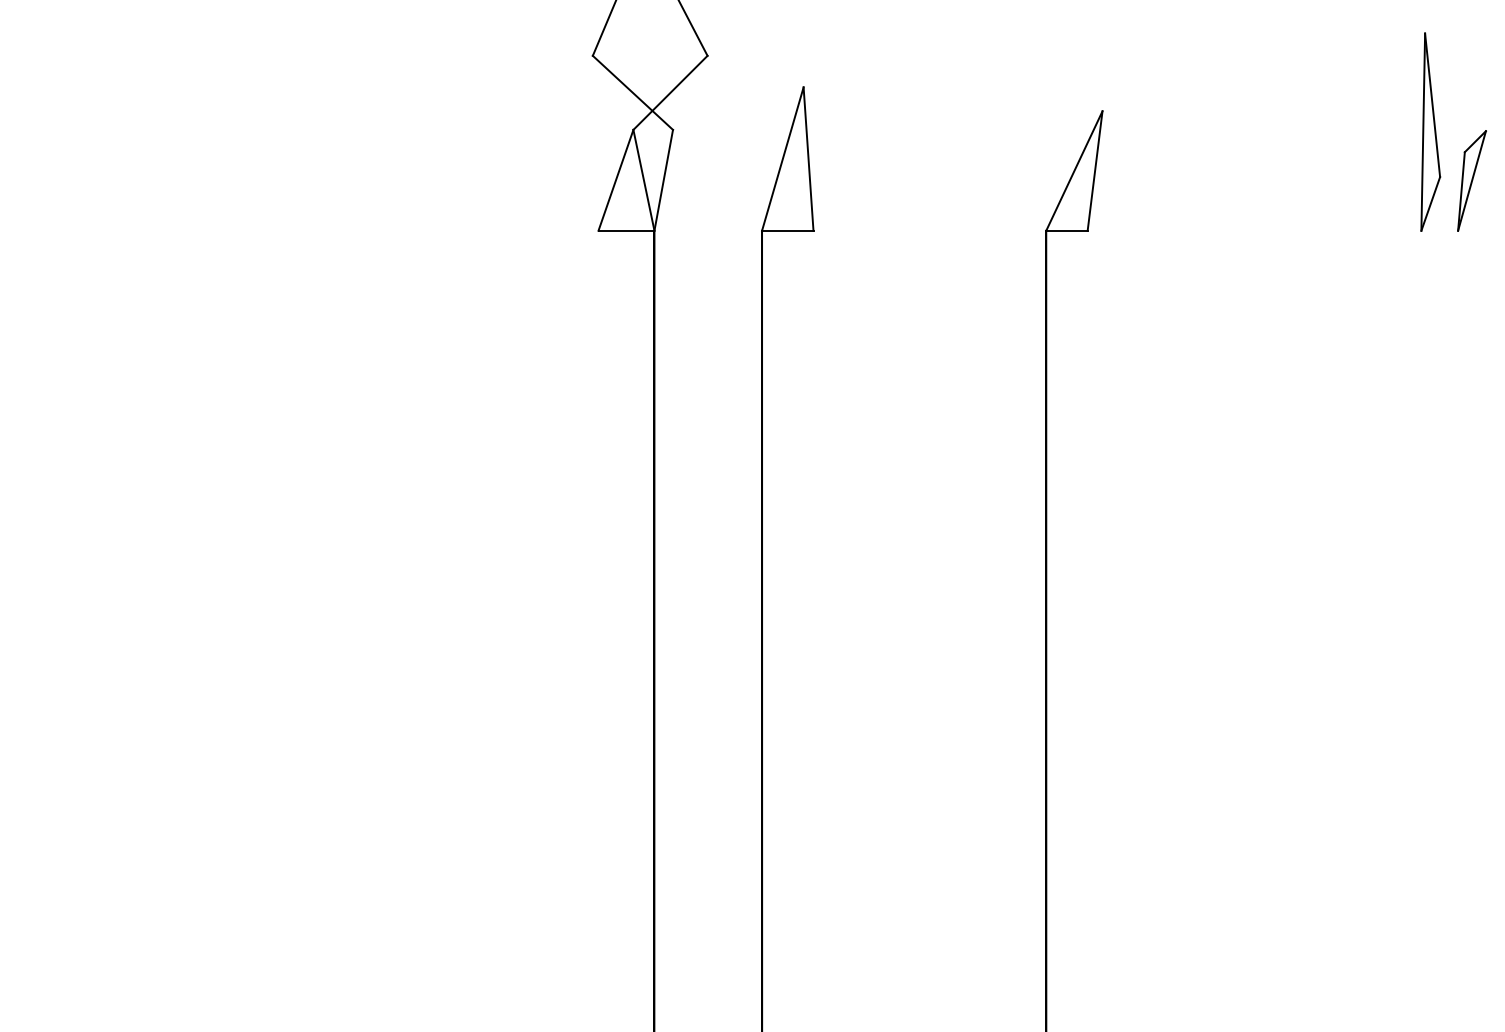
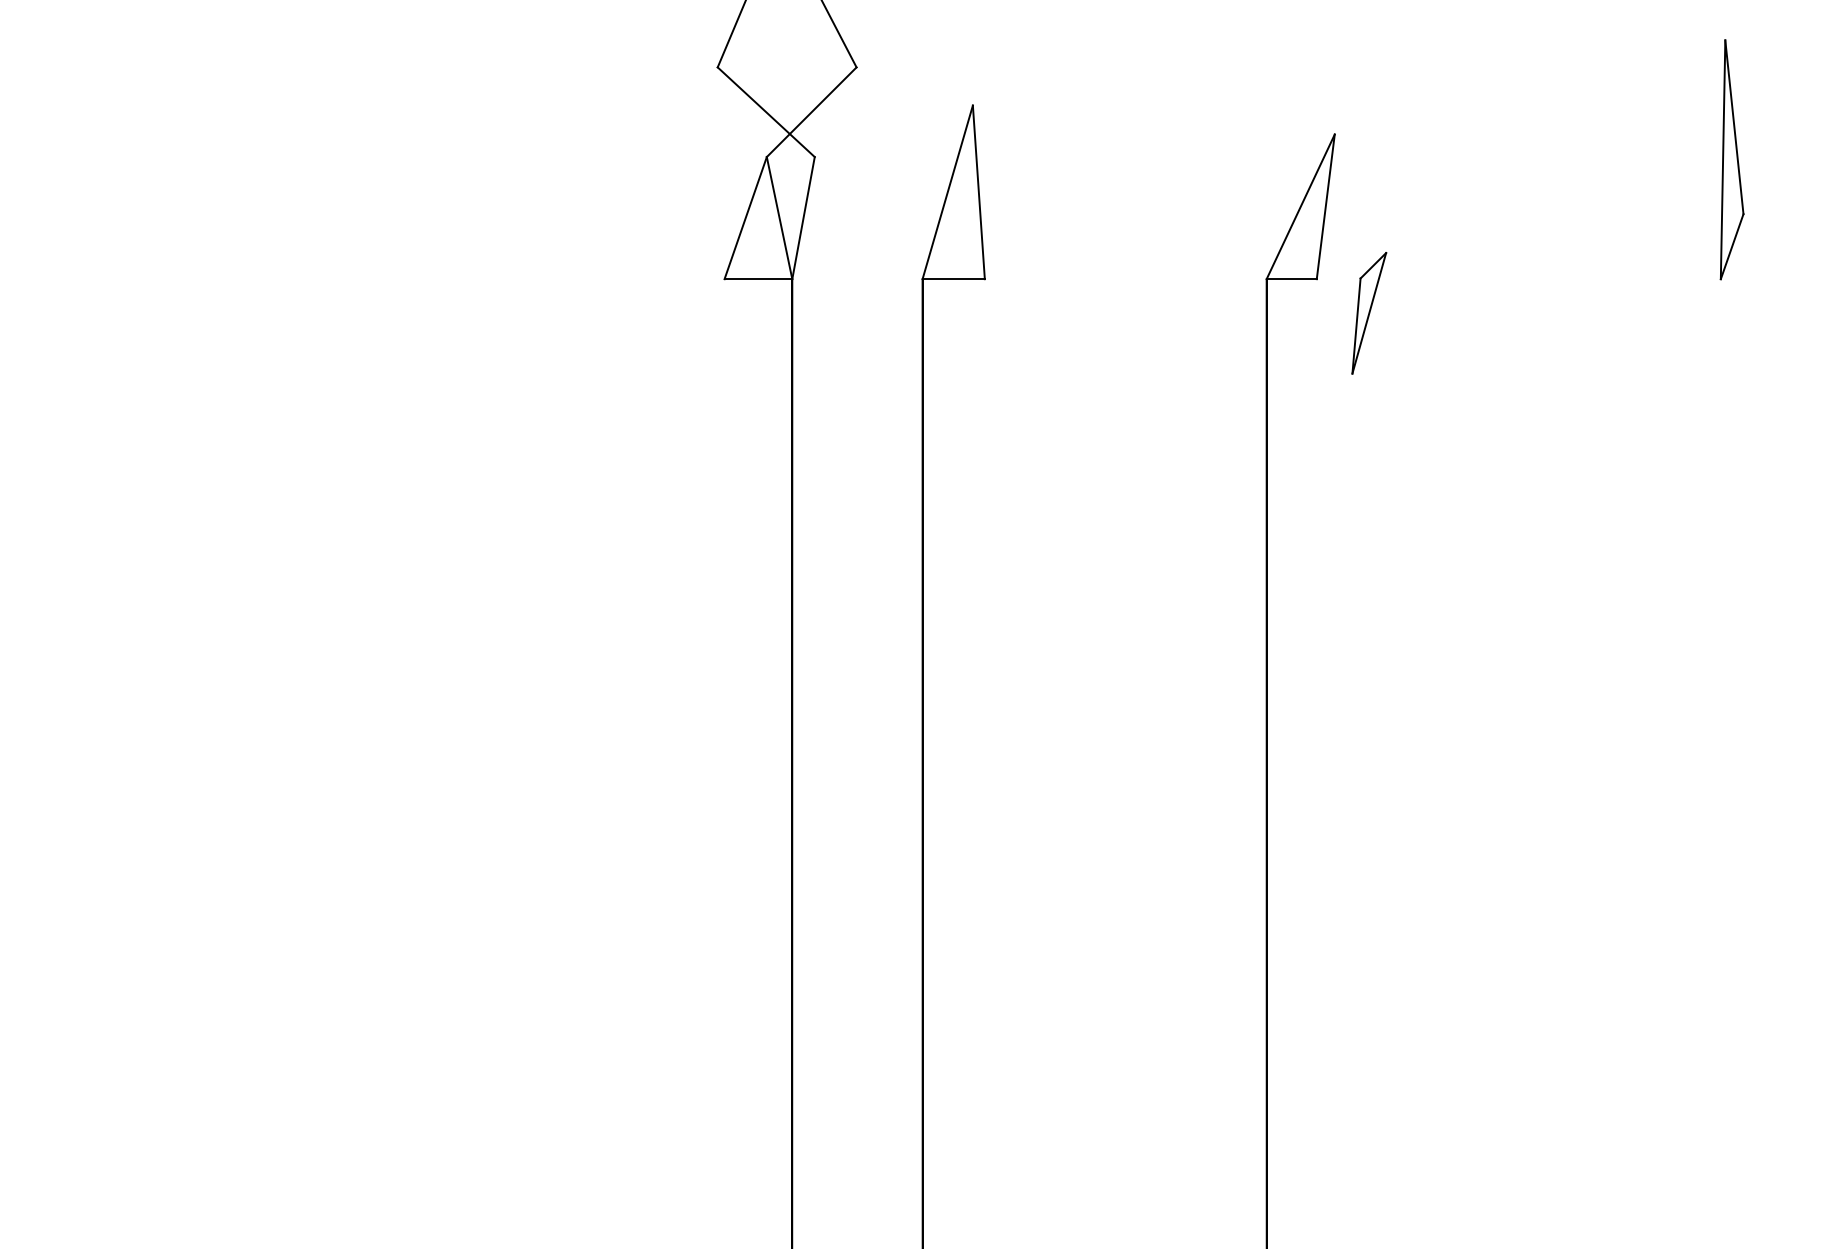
part: (1471, 180) -> (1368, 312), moved

